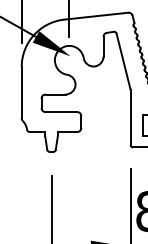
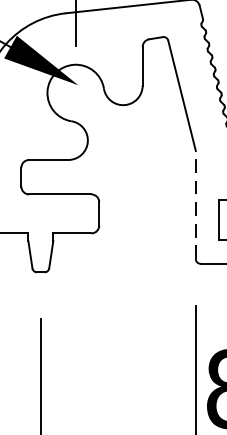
line: (130, 117) -> (195, 205), solid -> dashed

